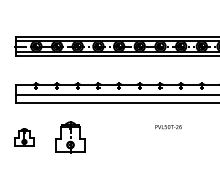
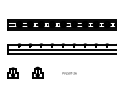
text: (168, 127) -> (69, 73), moved
part: (70, 136) -> (37, 72), size x0.62

